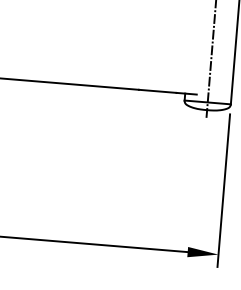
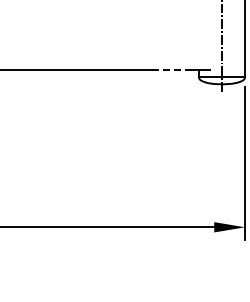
line: (158, 91) -> (171, 69), solid -> dashed

